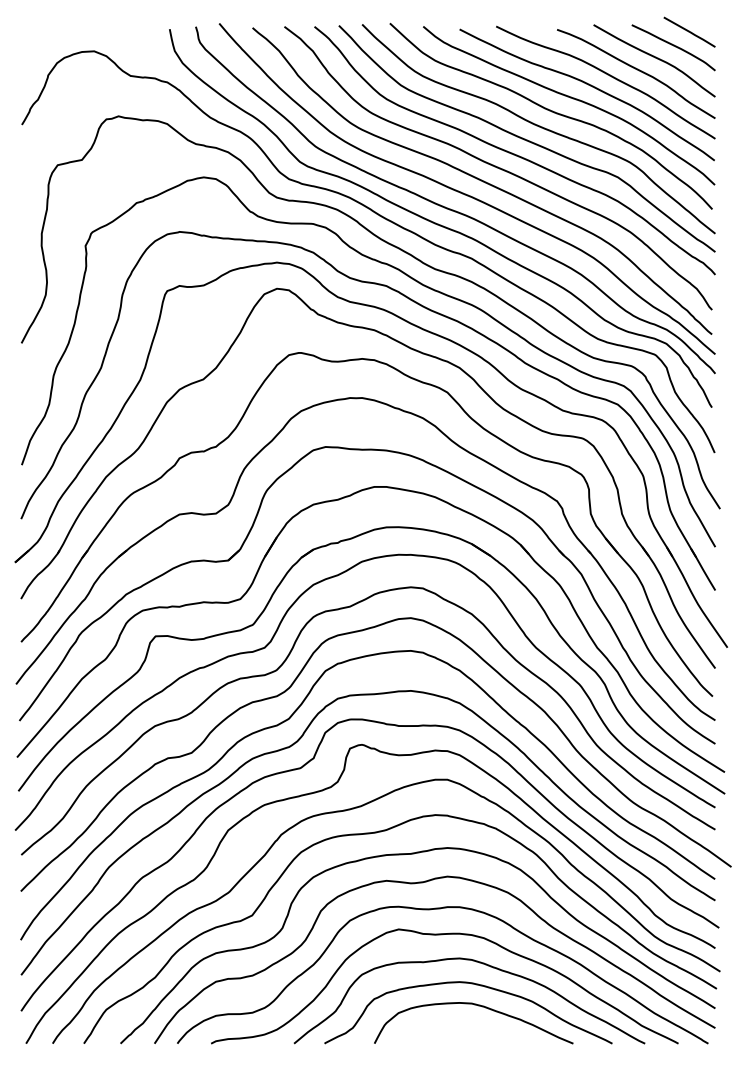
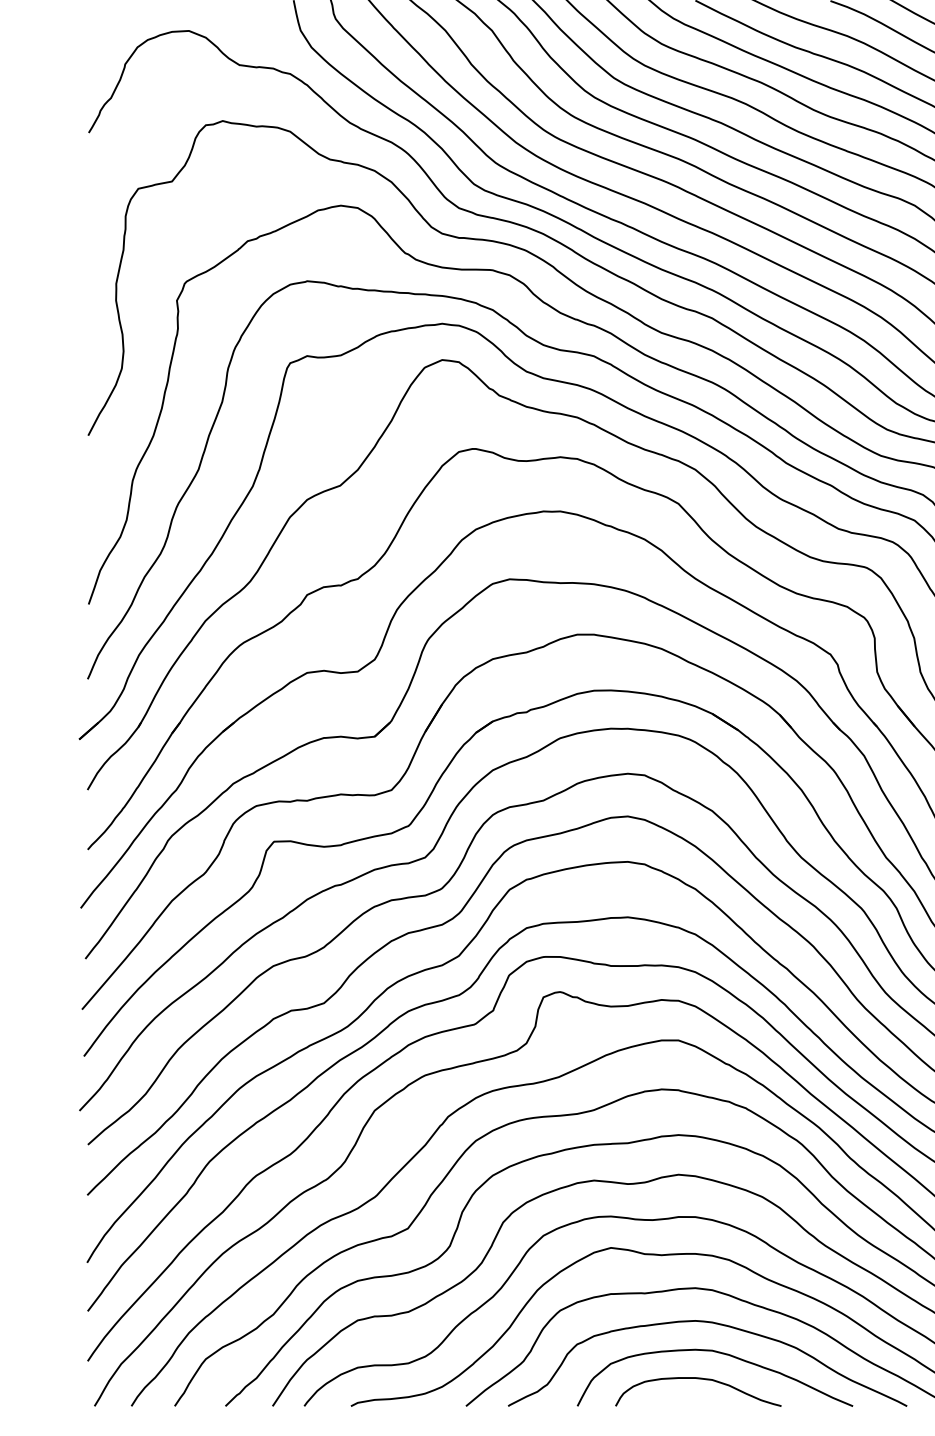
curve: (461, 1024) -> (697, 1379), added

